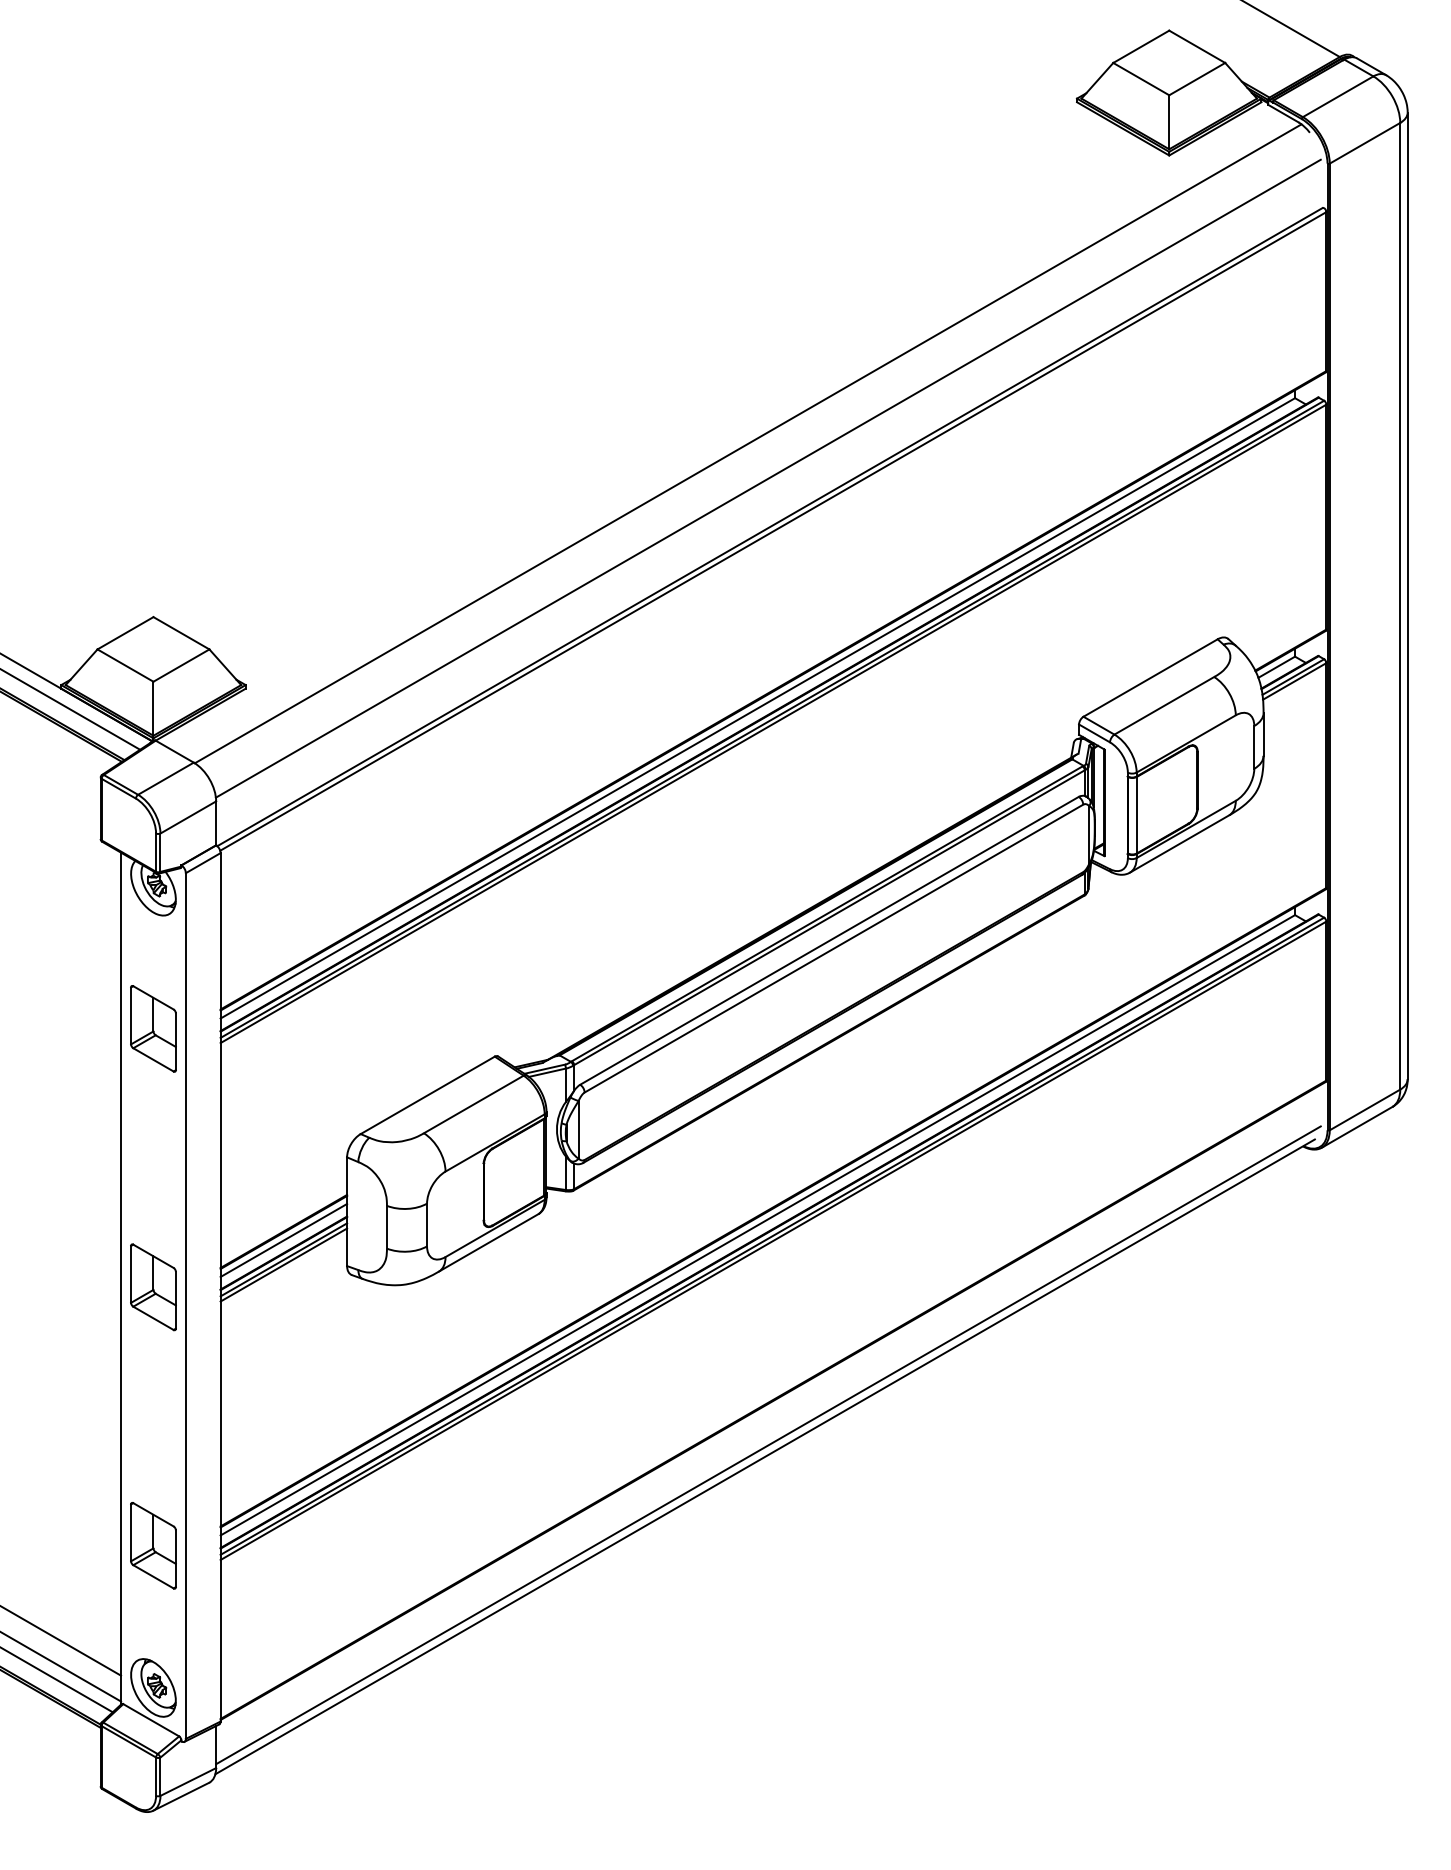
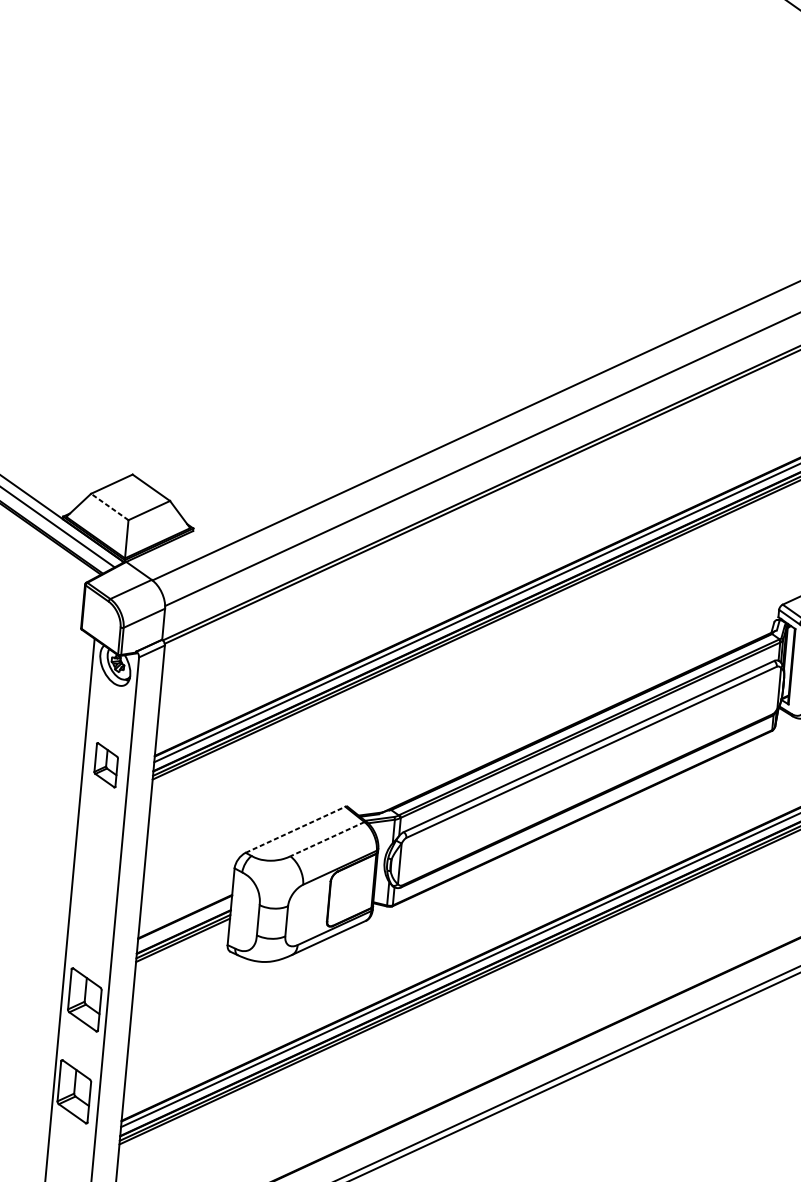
line: (125, 665) -> (109, 506), solid -> dashed
part: (153, 1028) -> (106, 764), size x0.7
line: (428, 1095) -> (296, 829), solid -> dashed
line: (473, 1104) -> (327, 839), solid -> dashed
line: (283, 1239) -> (184, 922), removed
part: (153, 1287) -> (84, 1000), moved
part: (153, 1545) -> (74, 1091), moved

